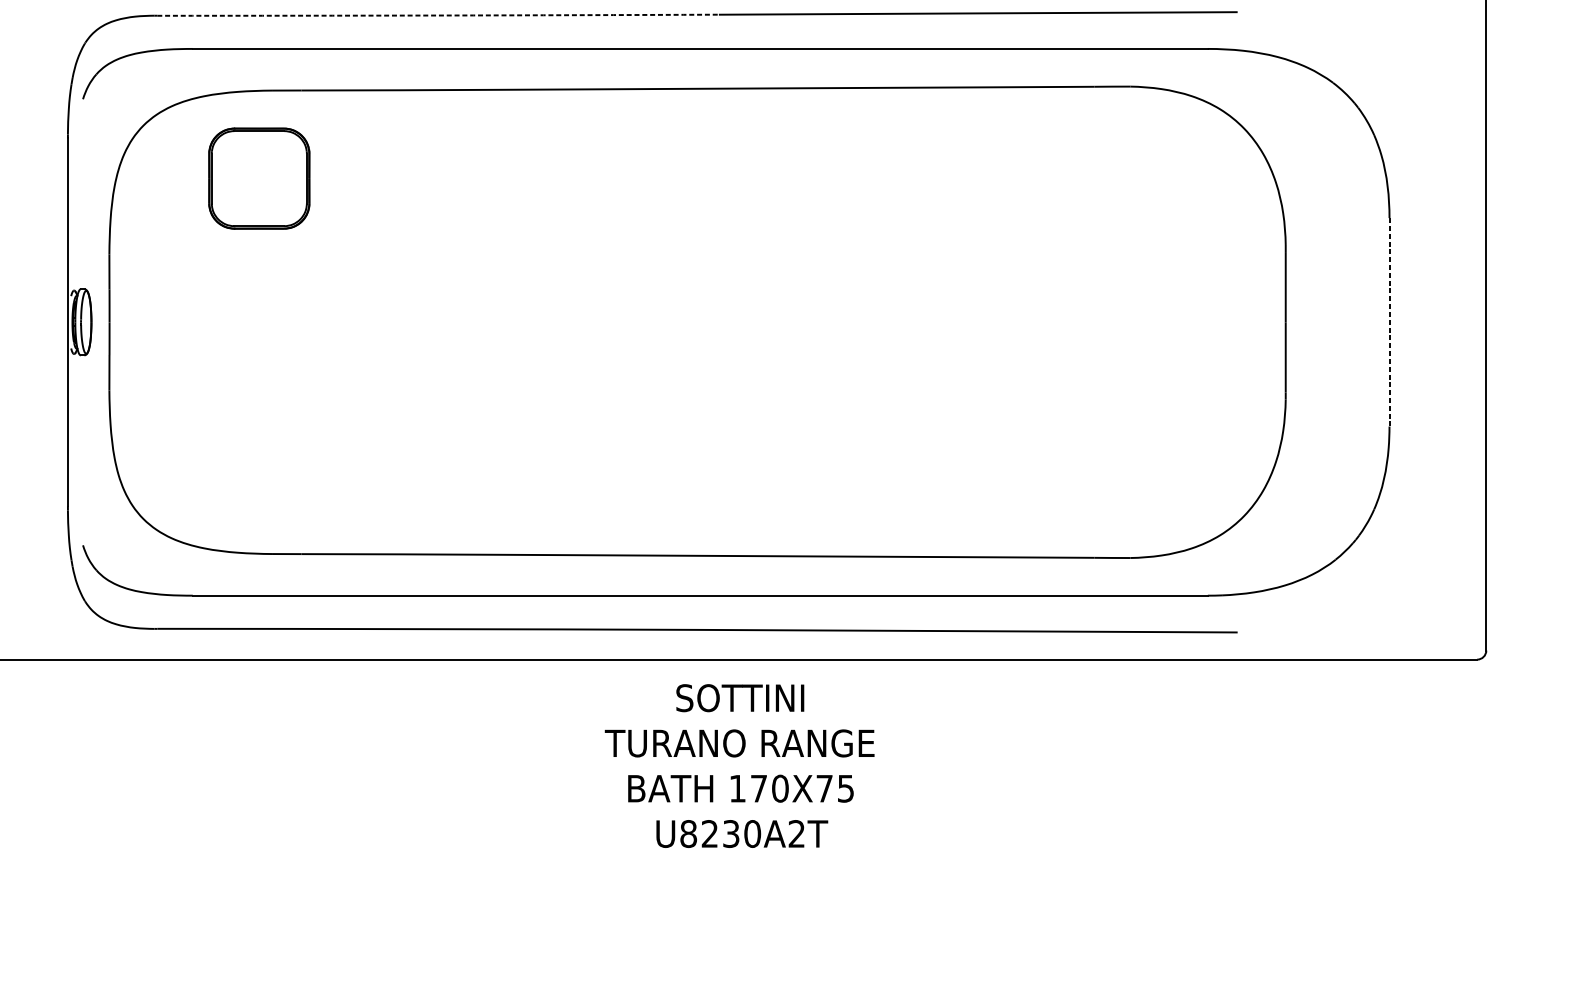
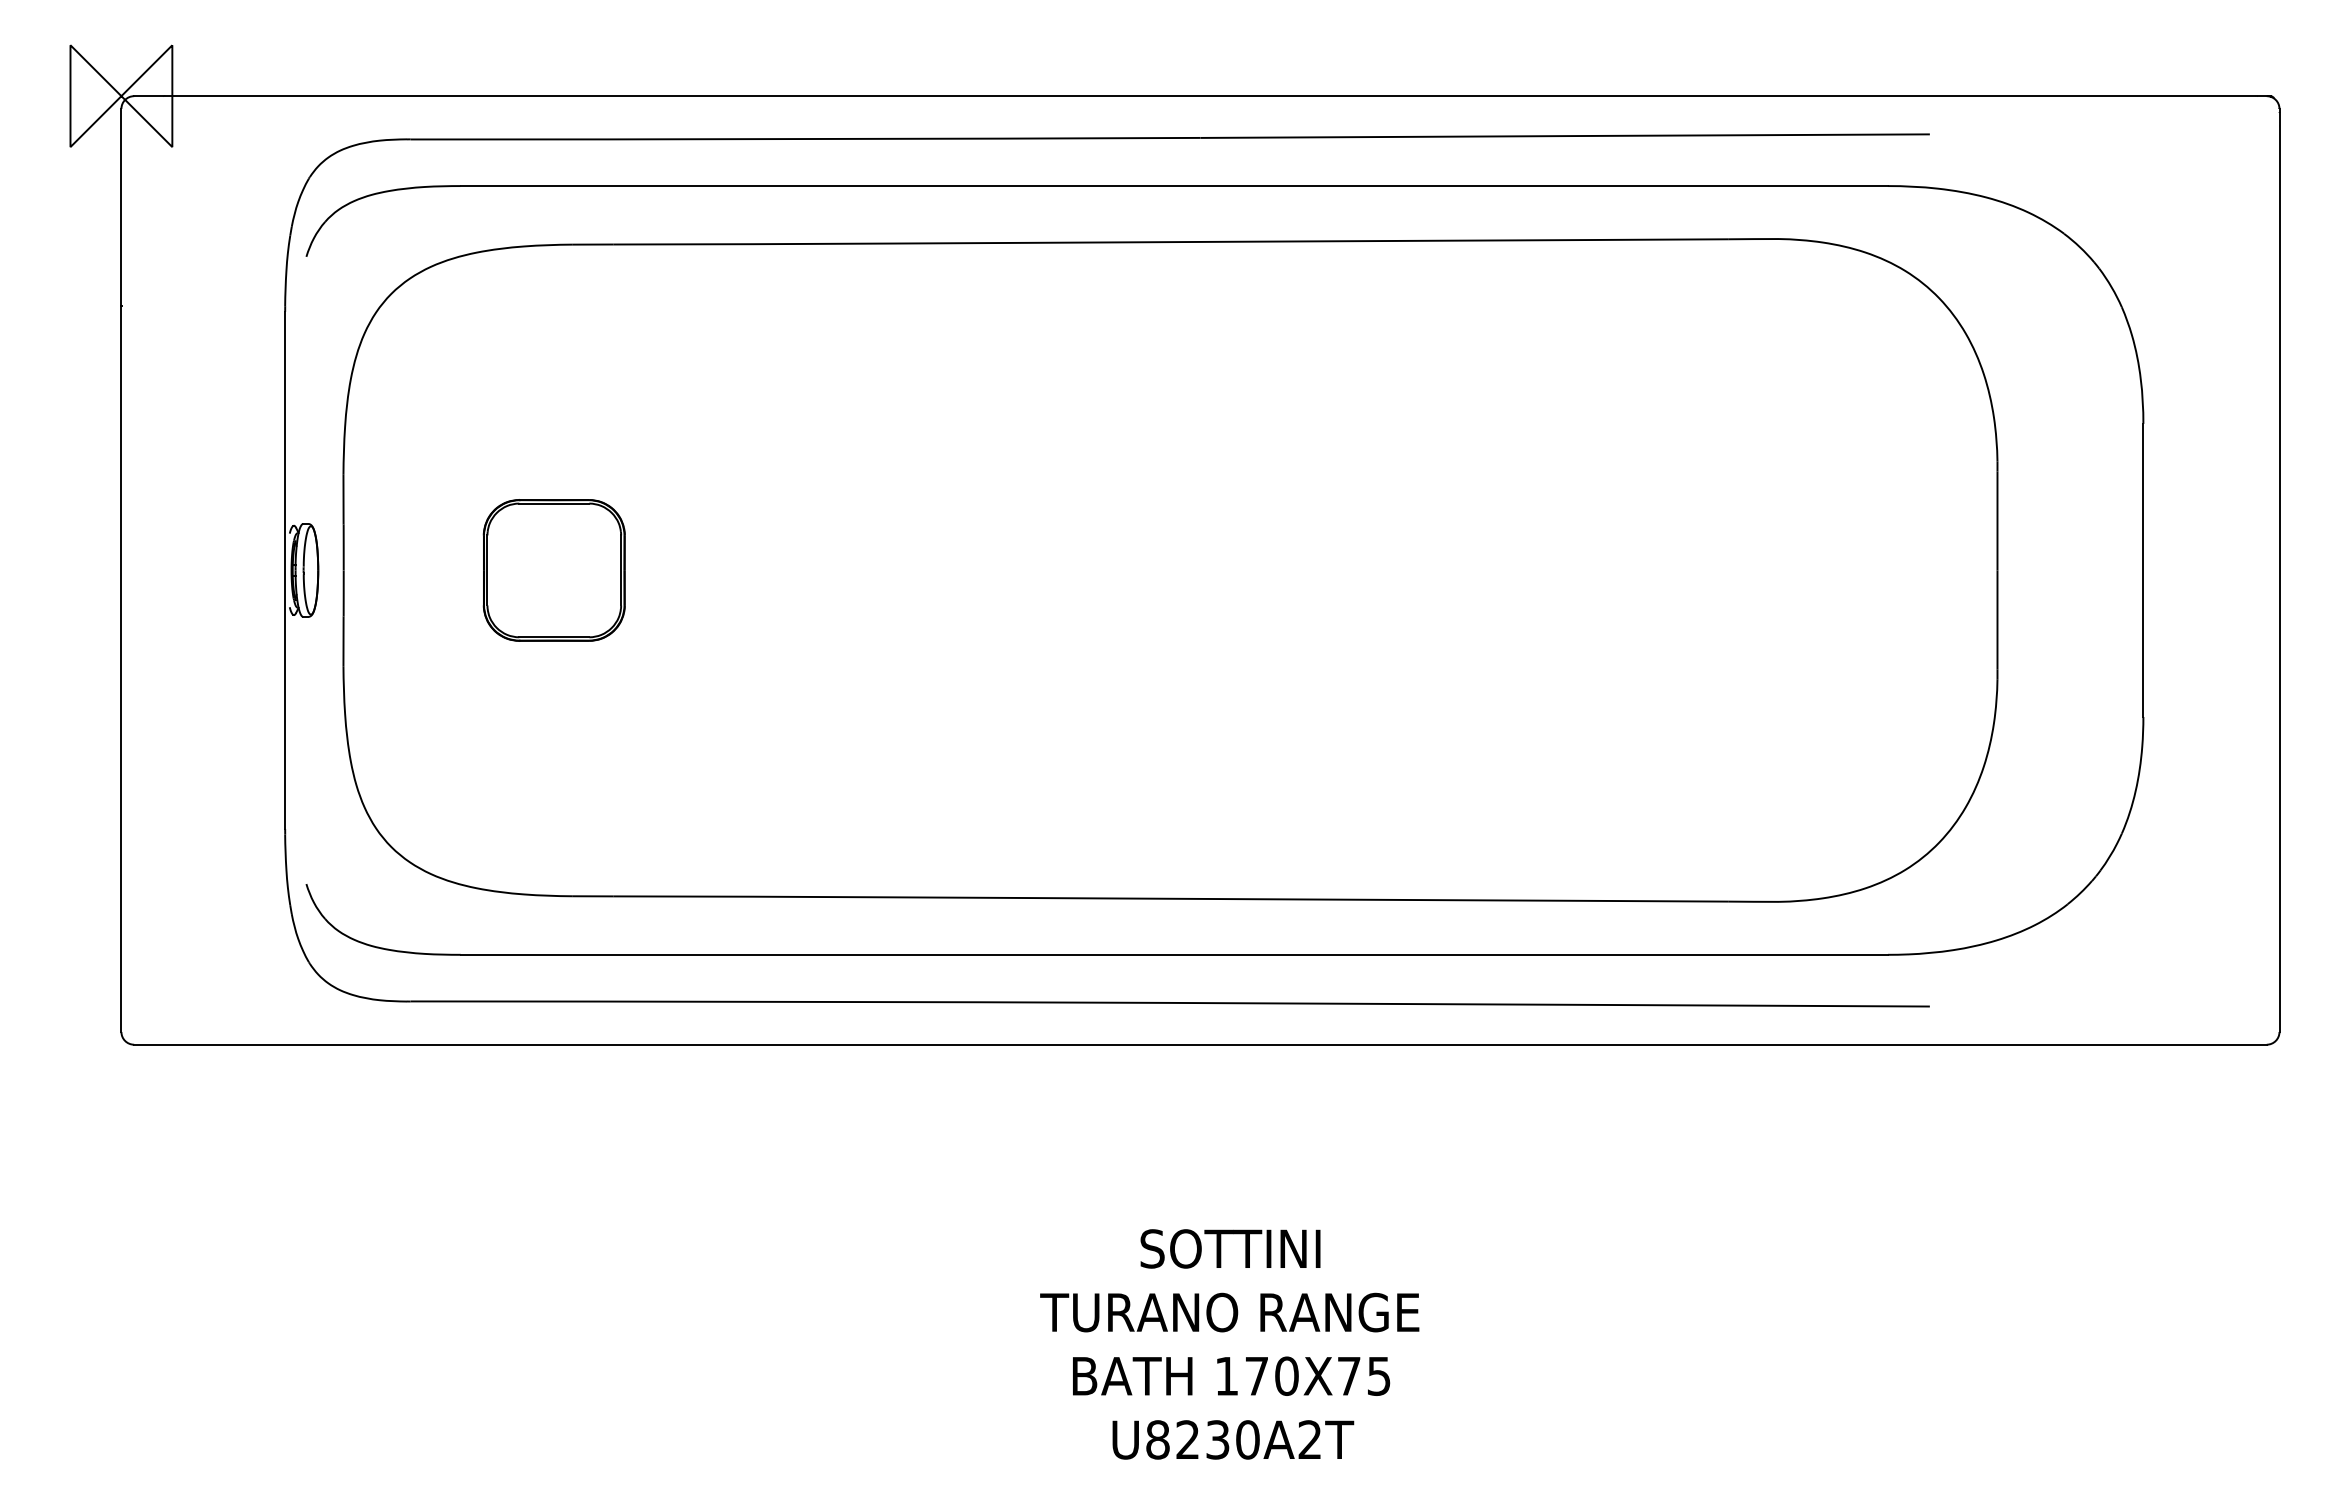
arc: (437, 15) -> (805, 139), dashed -> solid
part: (258, 178) -> (553, 570), moved
line: (1389, 322) -> (2143, 570), dashed -> solid
text: (739, 766) -> (1229, 1344), moved

